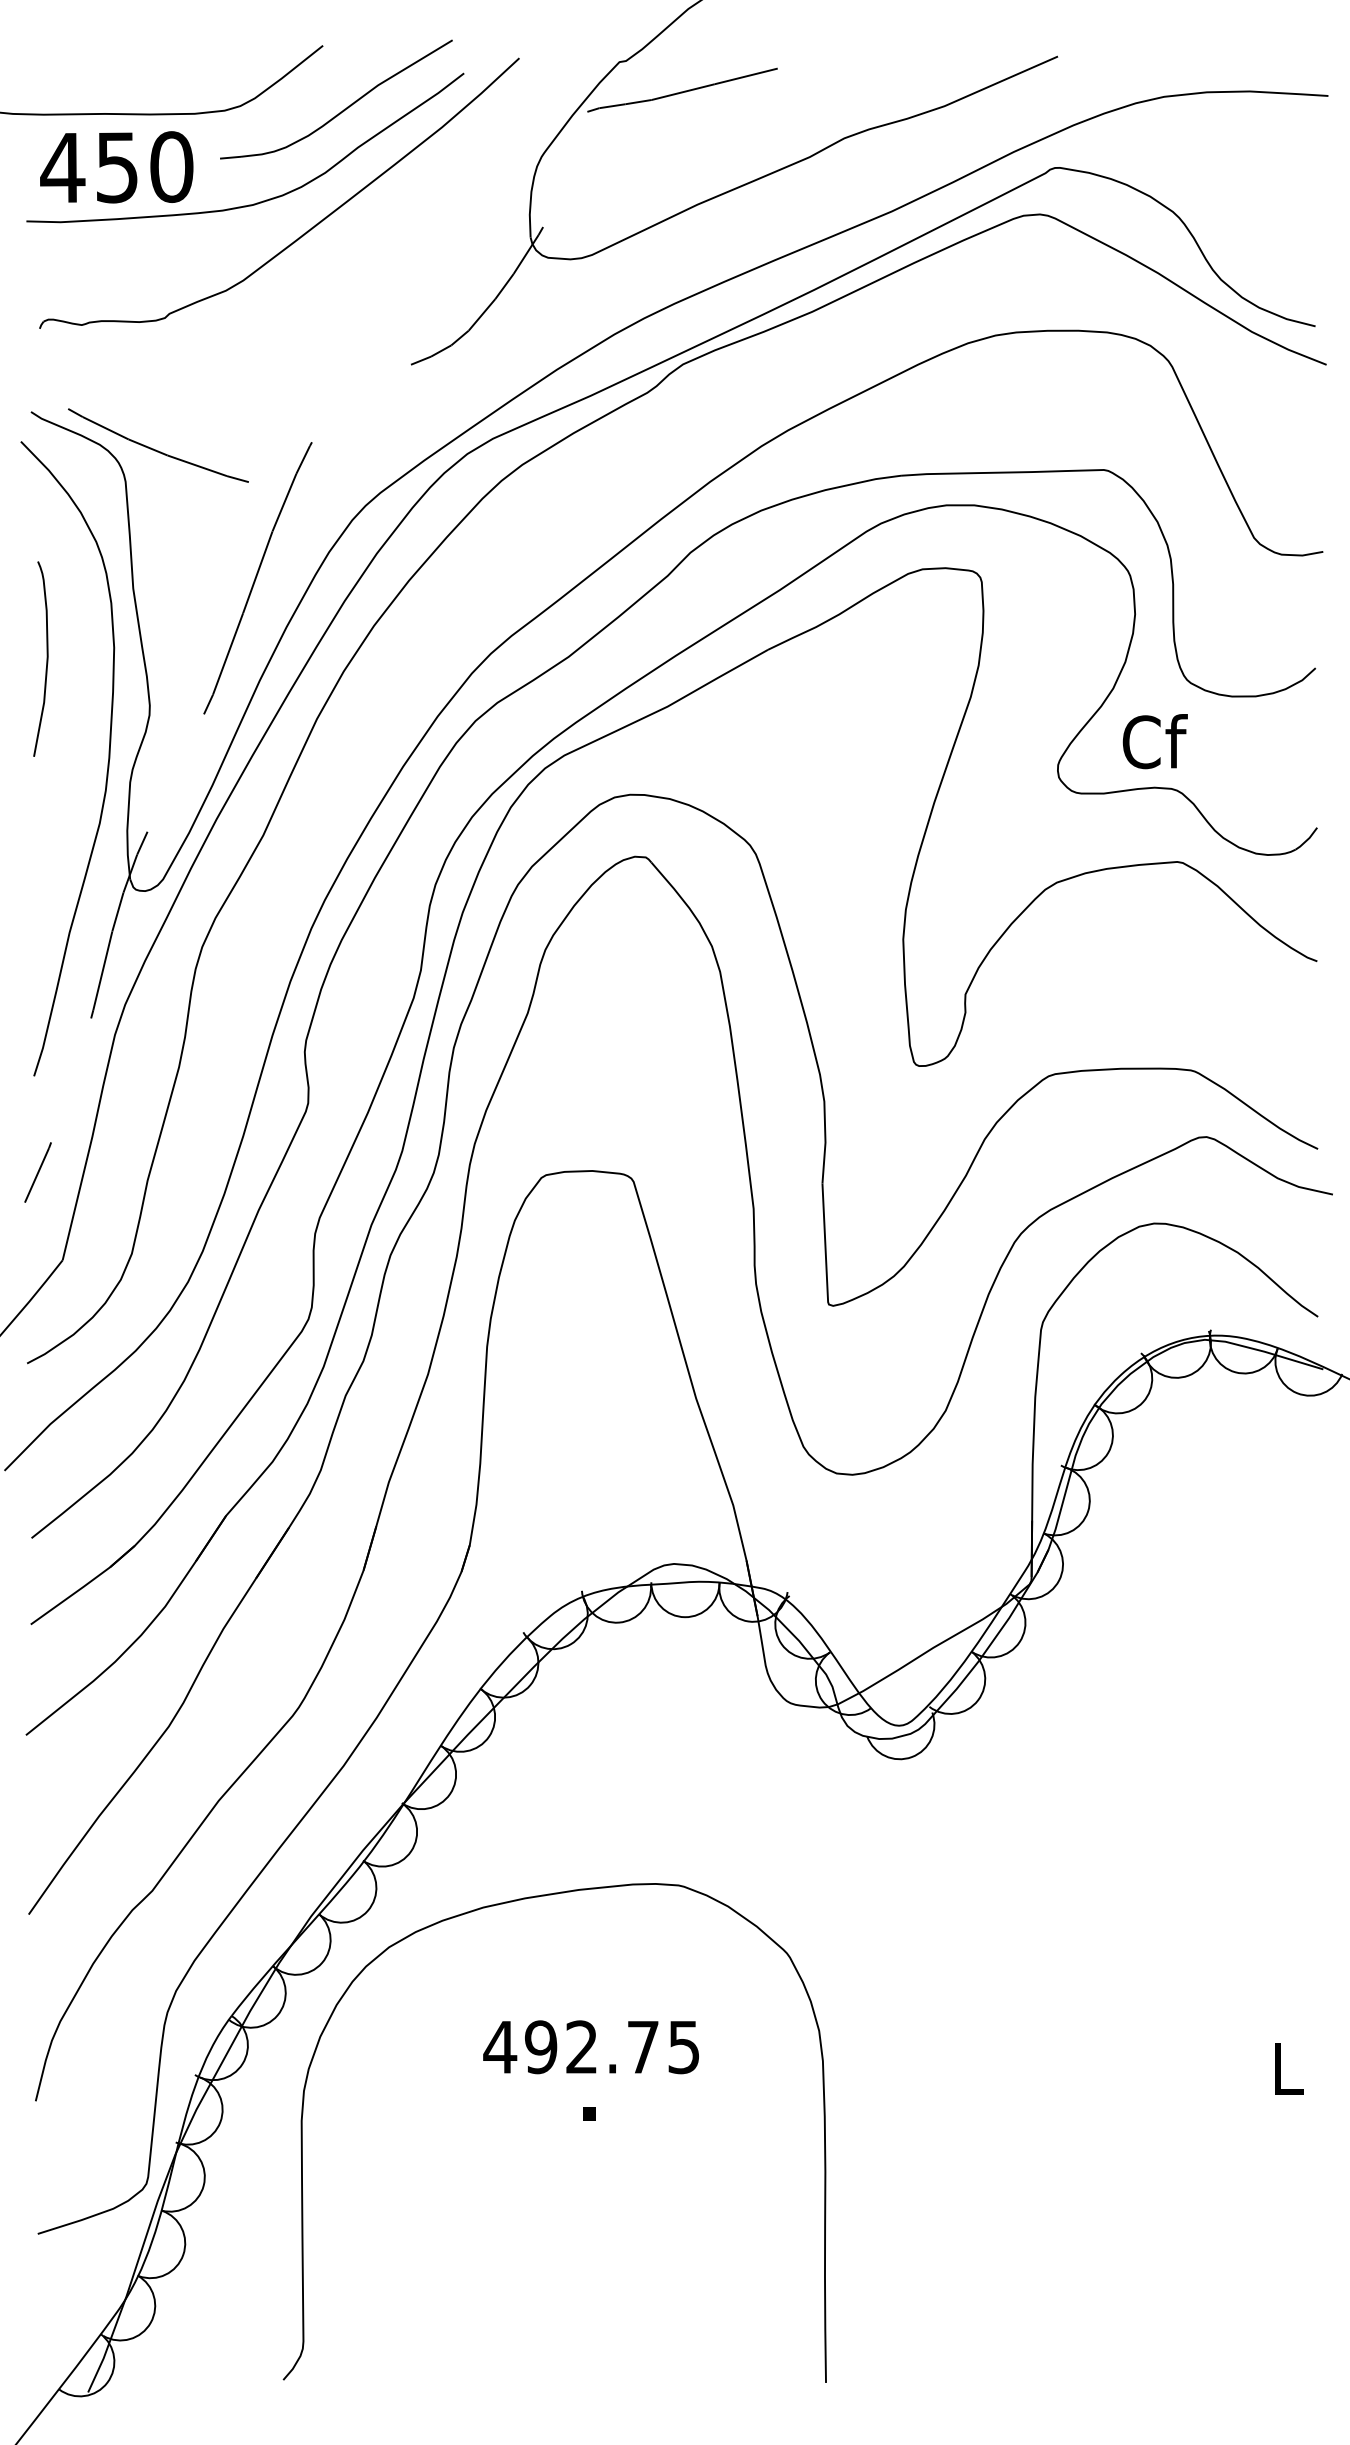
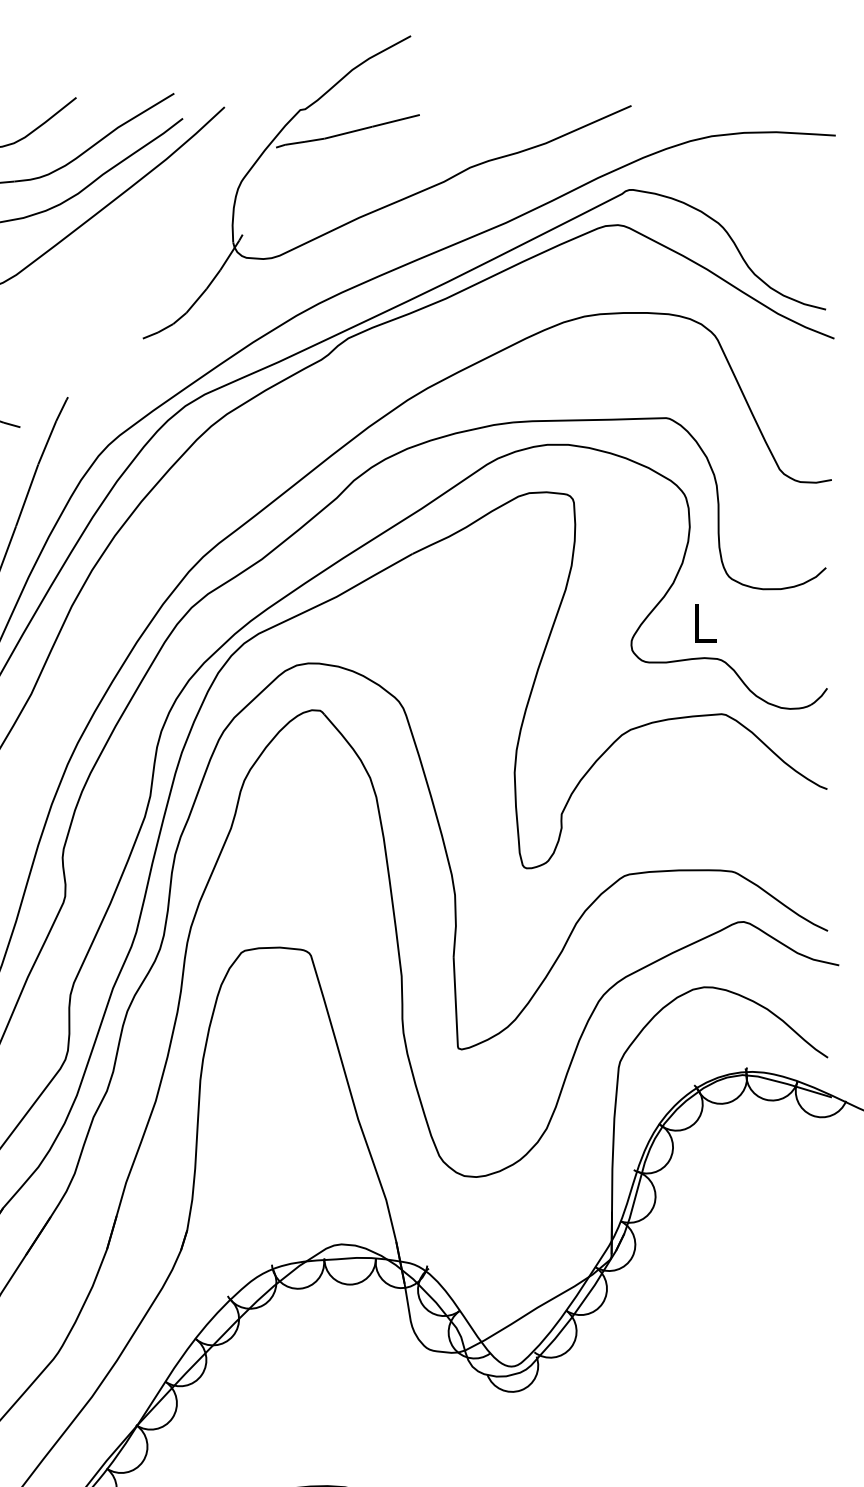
text: (1154, 741) -> (704, 623), Cf -> L

